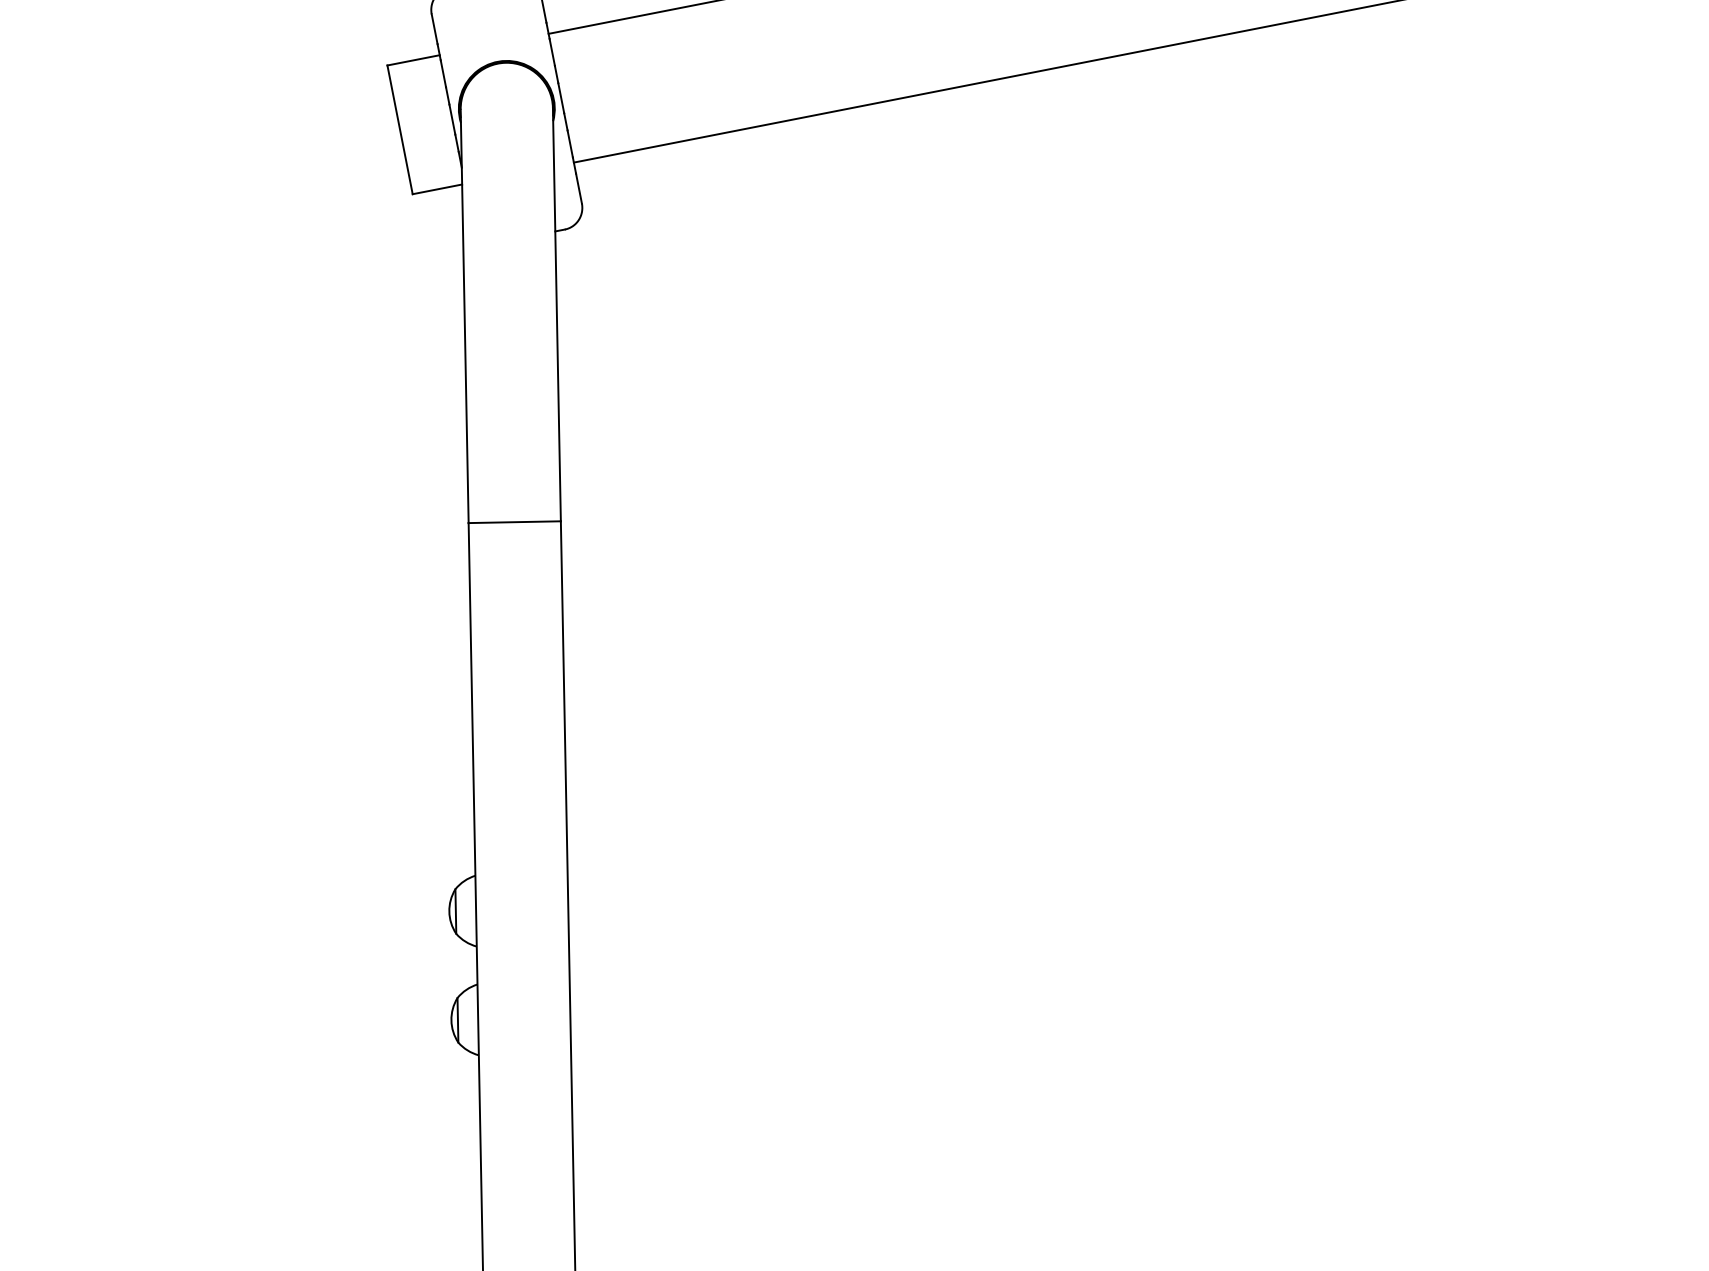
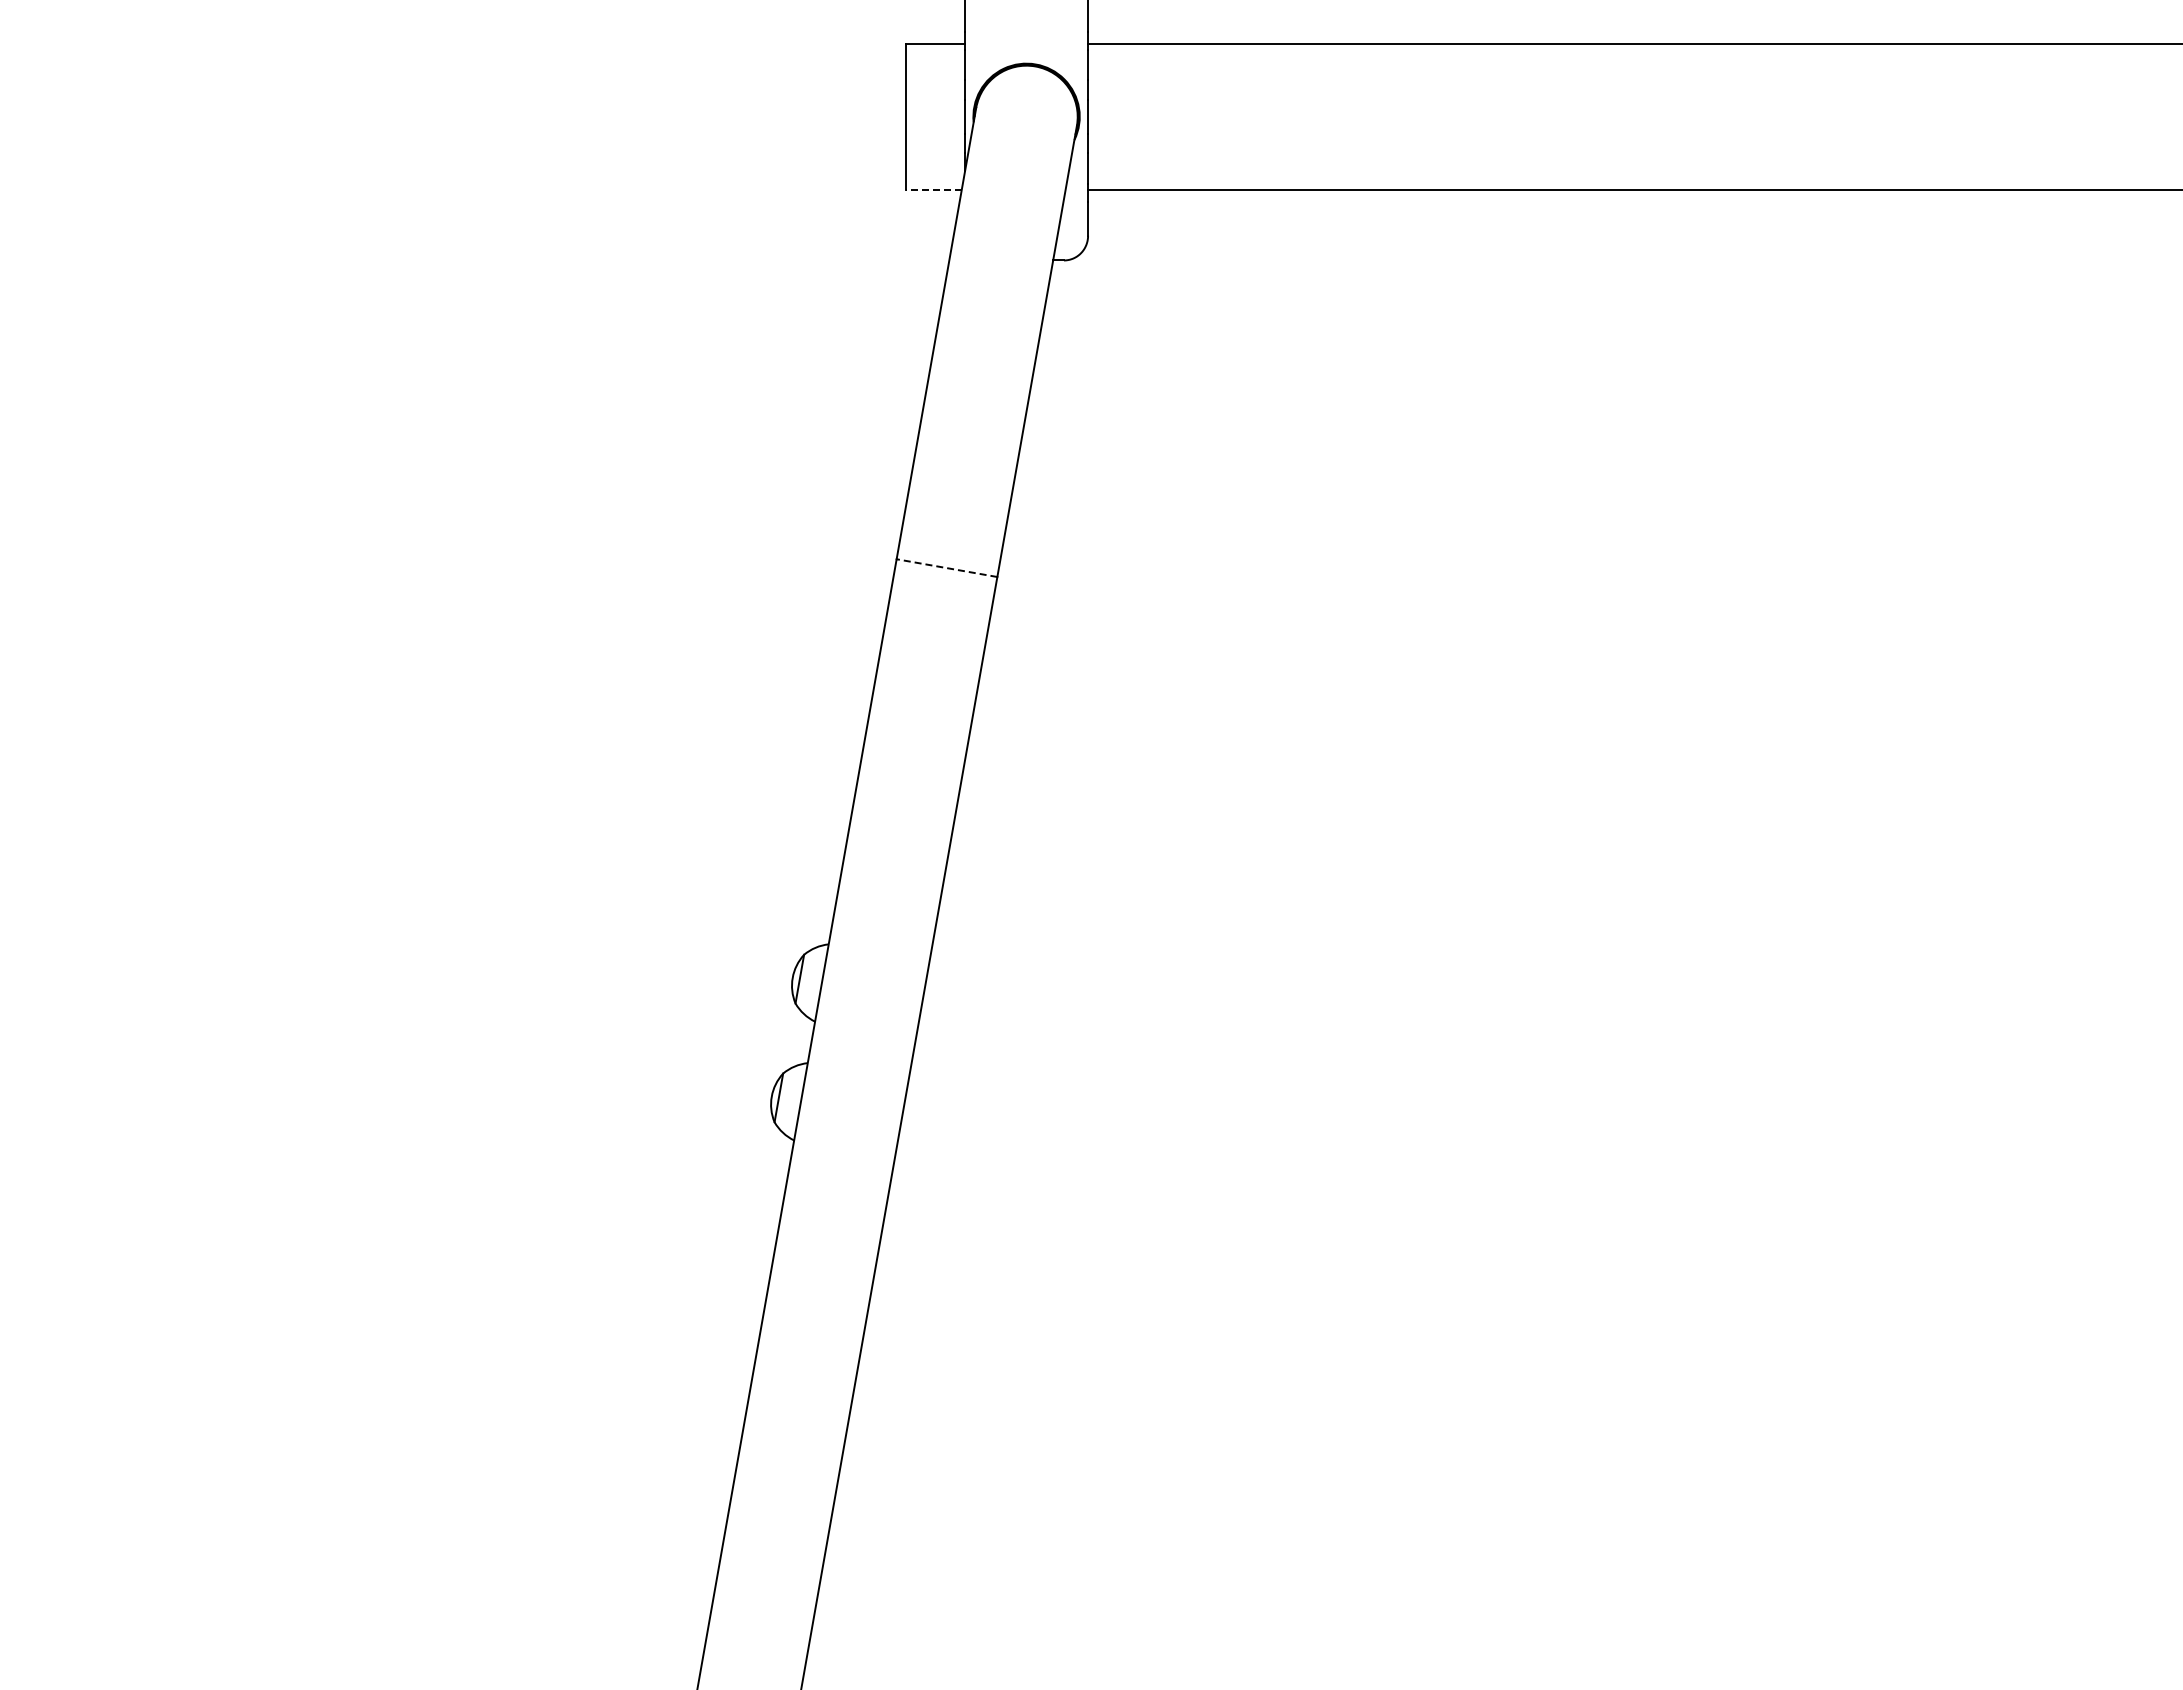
line: (437, 189) -> (933, 189), solid -> dashed
line: (514, 522) -> (946, 568), solid -> dashed

